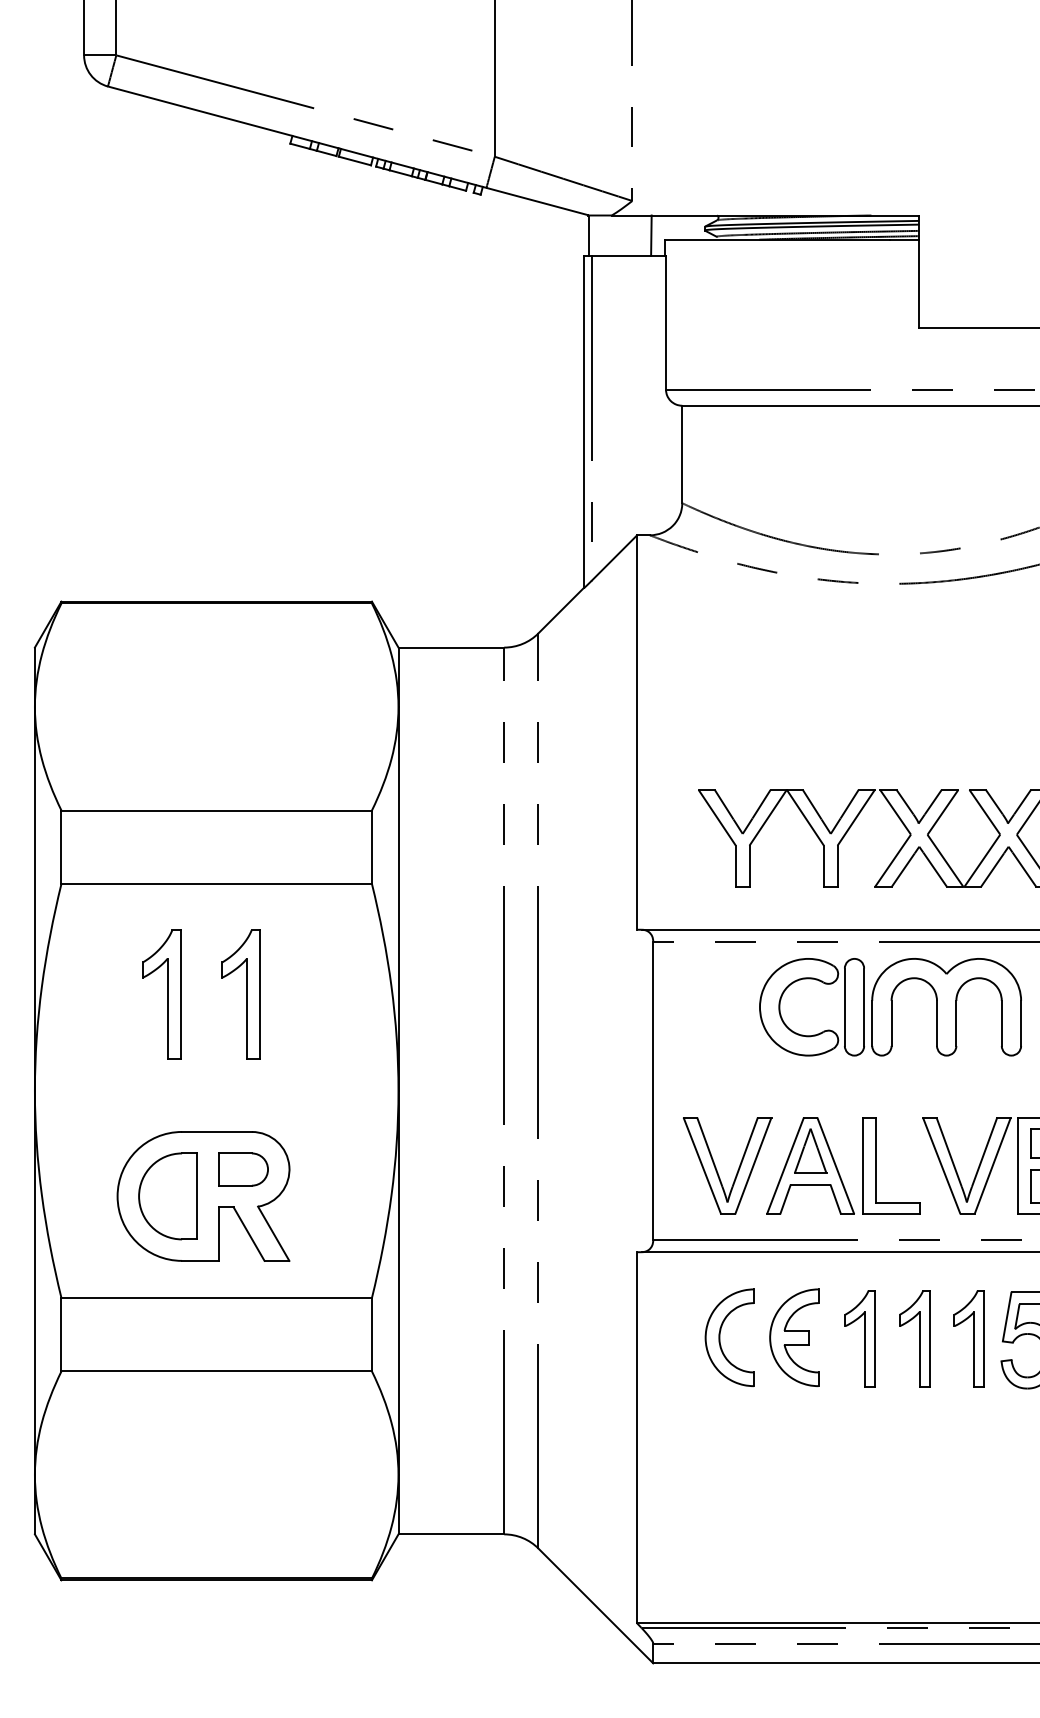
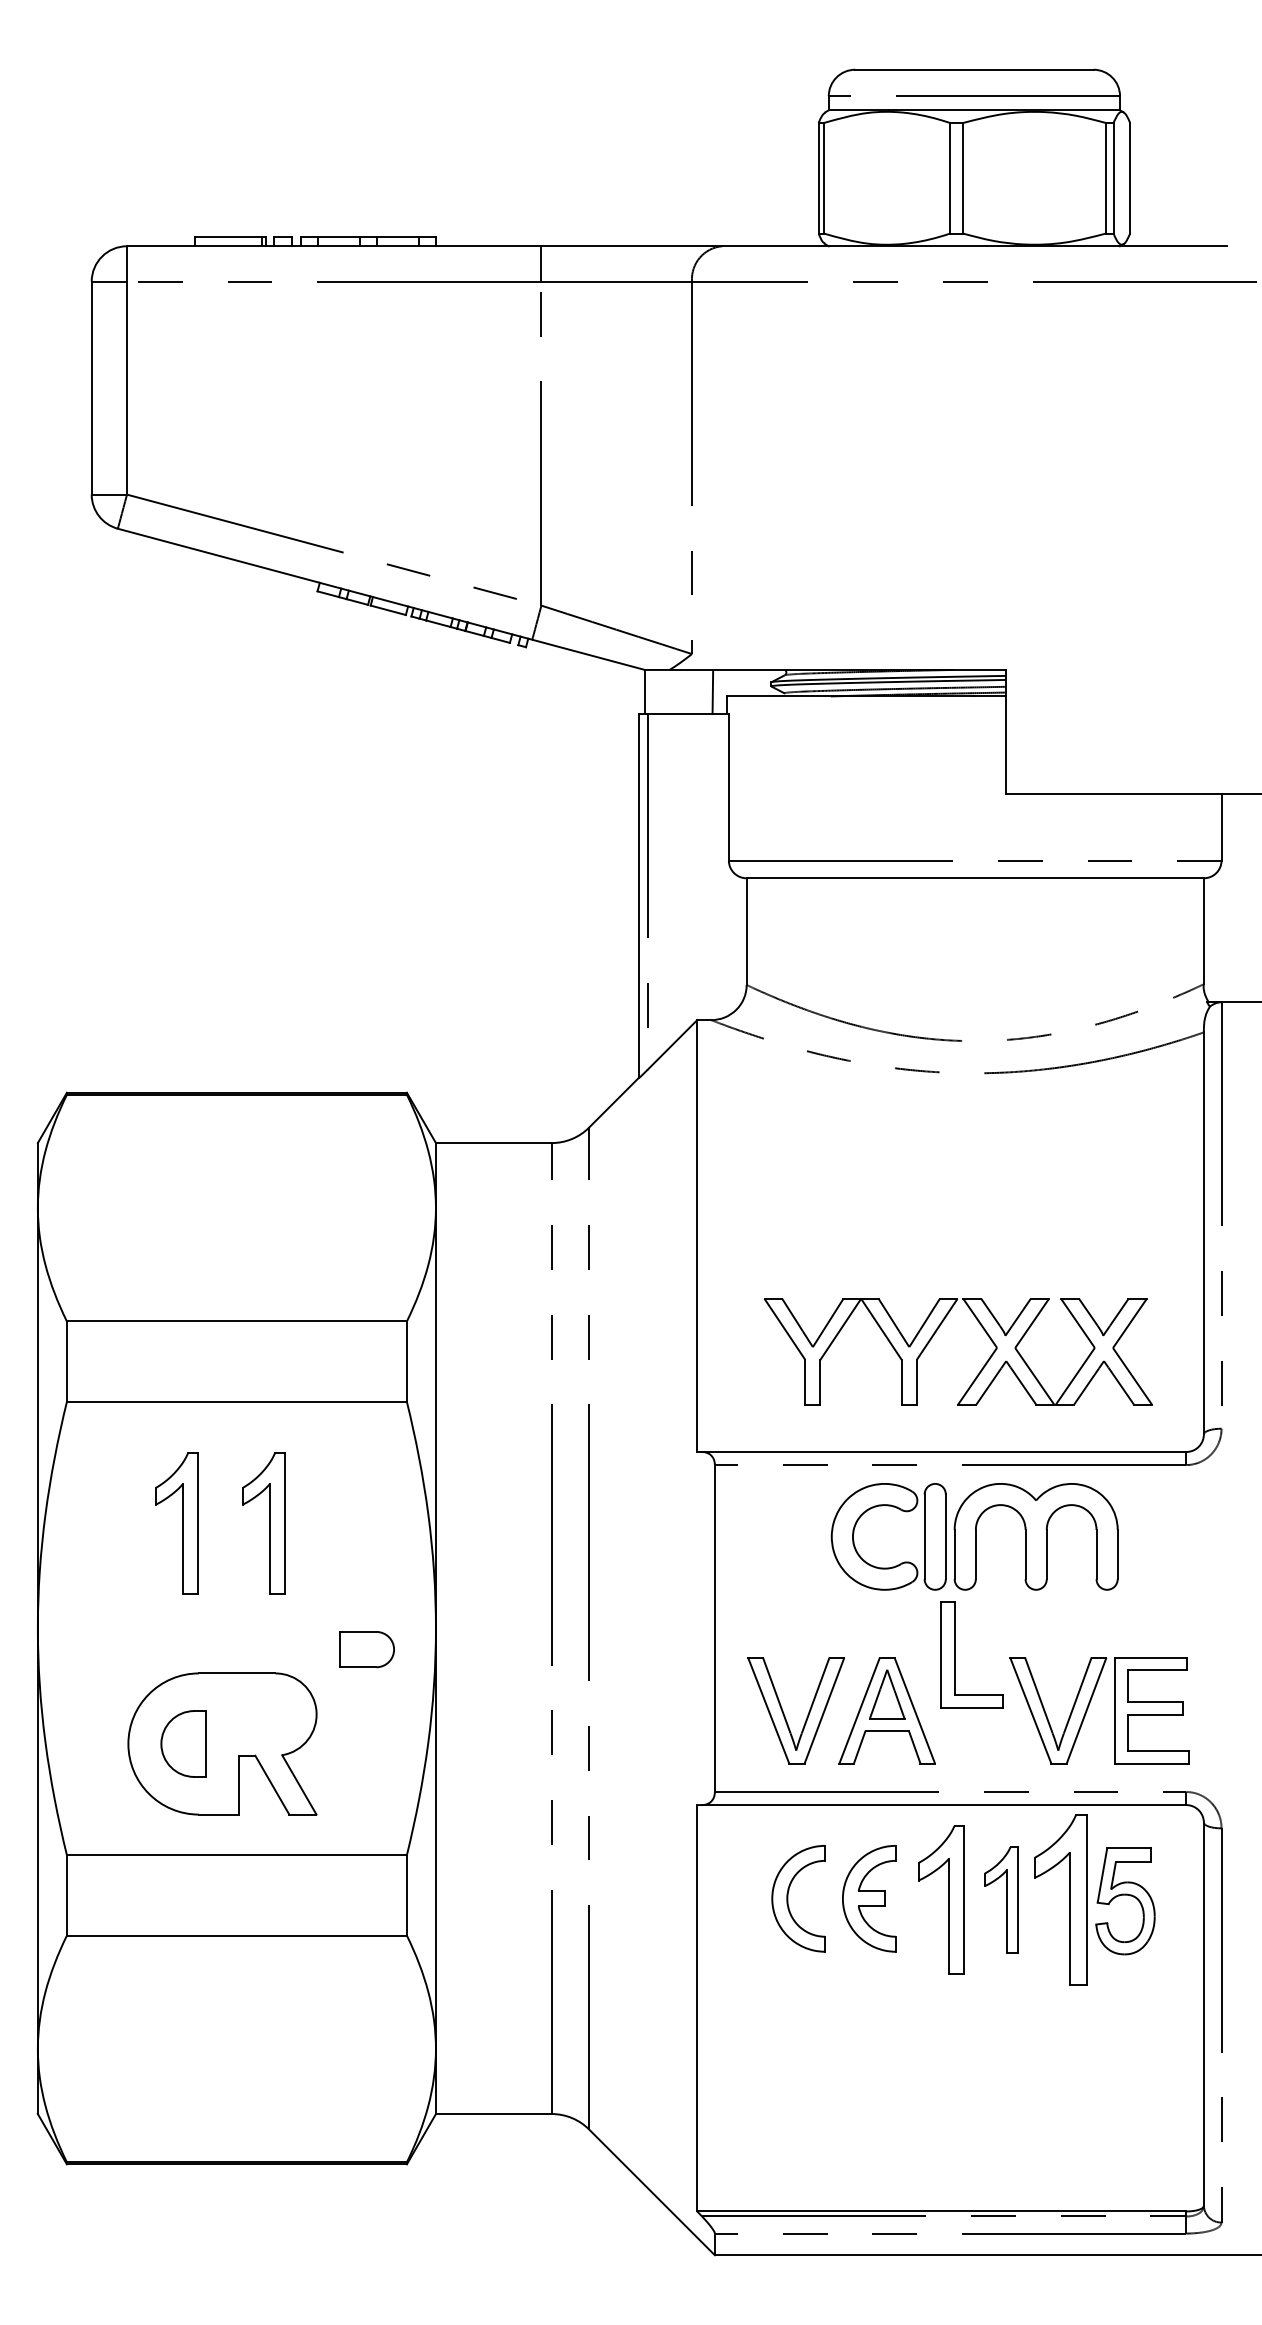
part: (876, 1165) -> (955, 1654), moved
part: (242, 1169) -> (366, 1649), moved
part: (167, 1195) -> (183, 1743), size x0.7
part: (860, 1338) -> (941, 1899), size x1.4
part: (968, 1338) -> (1060, 1899), size x1.6

